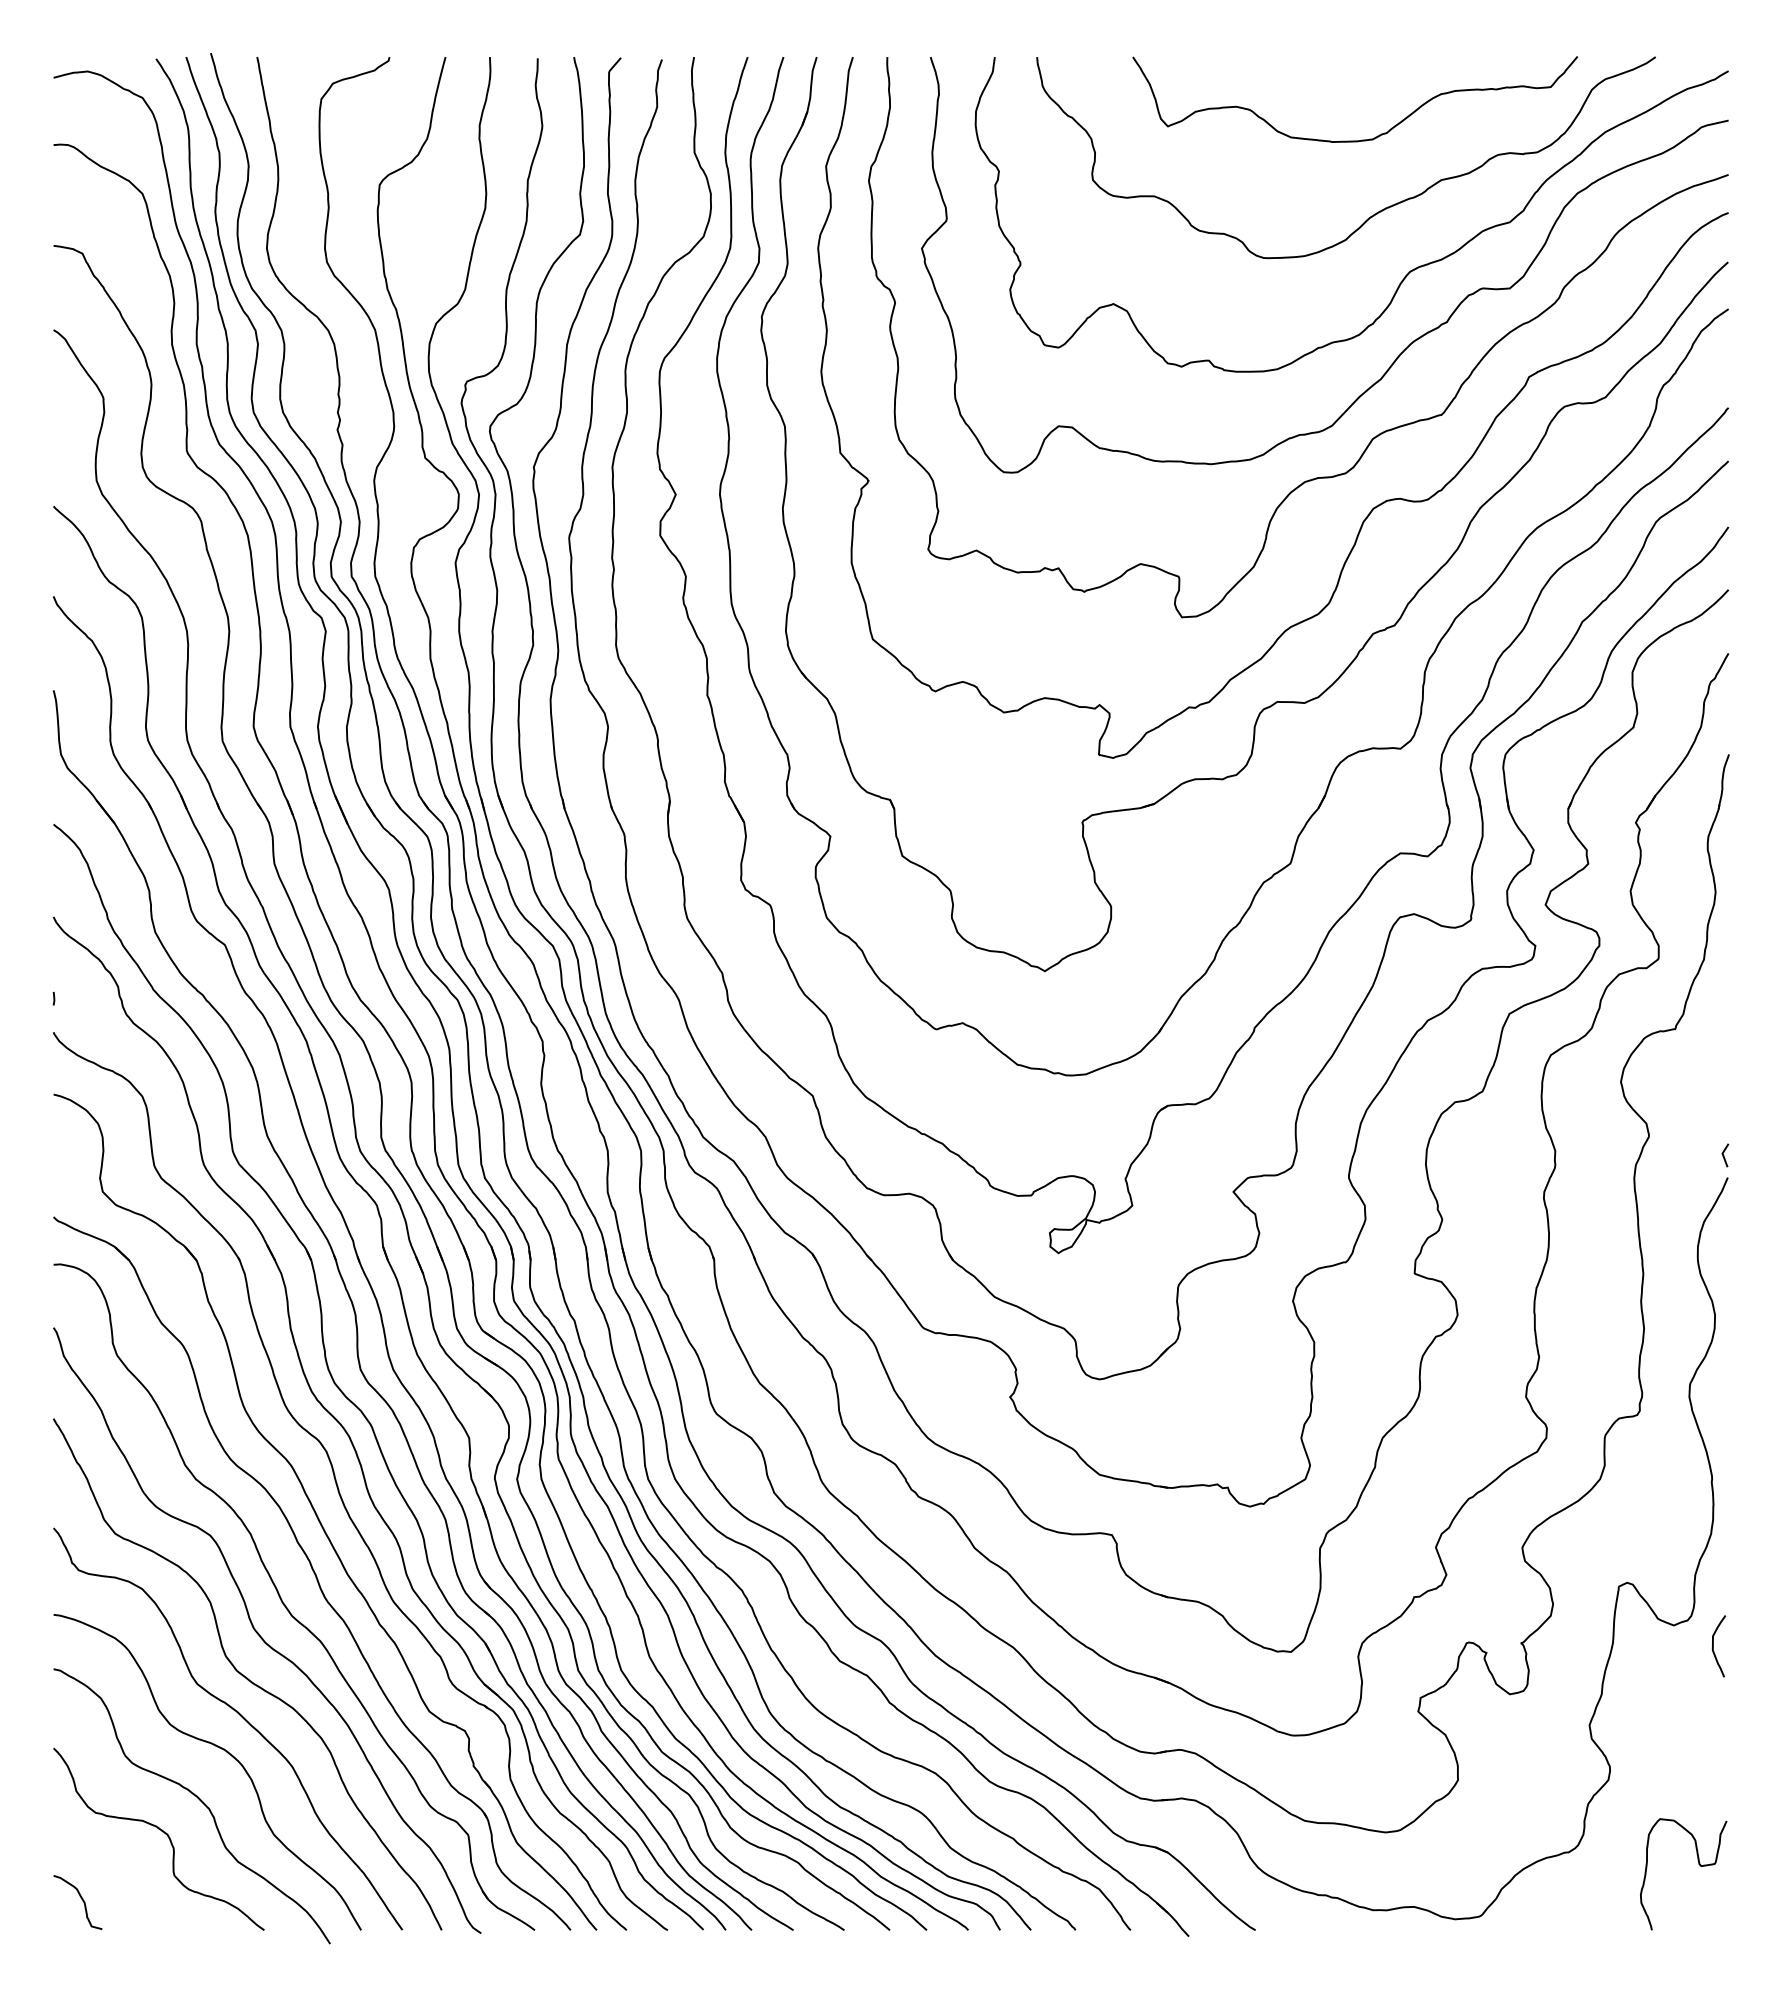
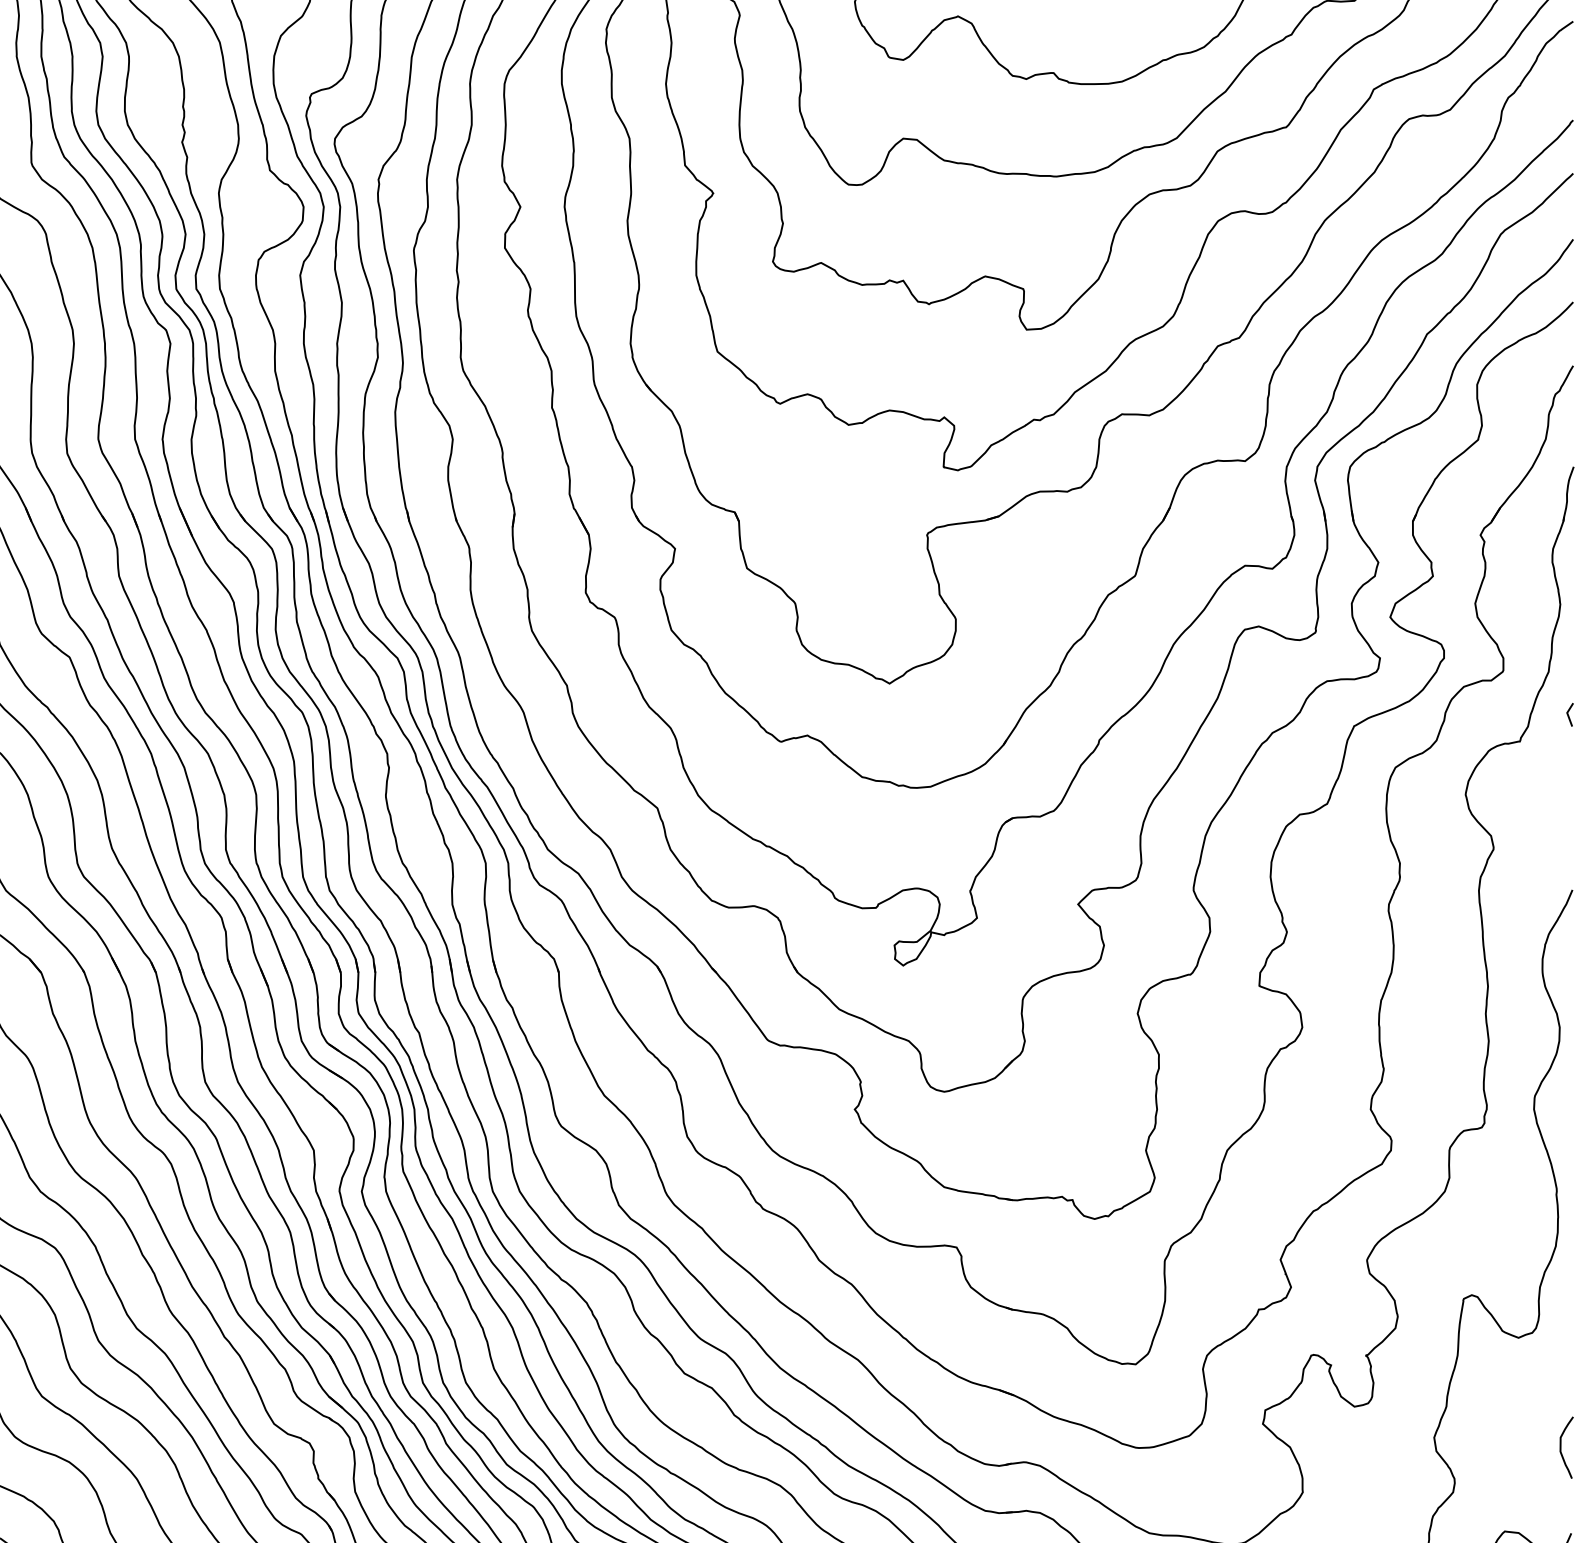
line: (1724, 1155) -> (1569, 714), moved
curve: (1713, 1646) -> (1561, 1447), moved

